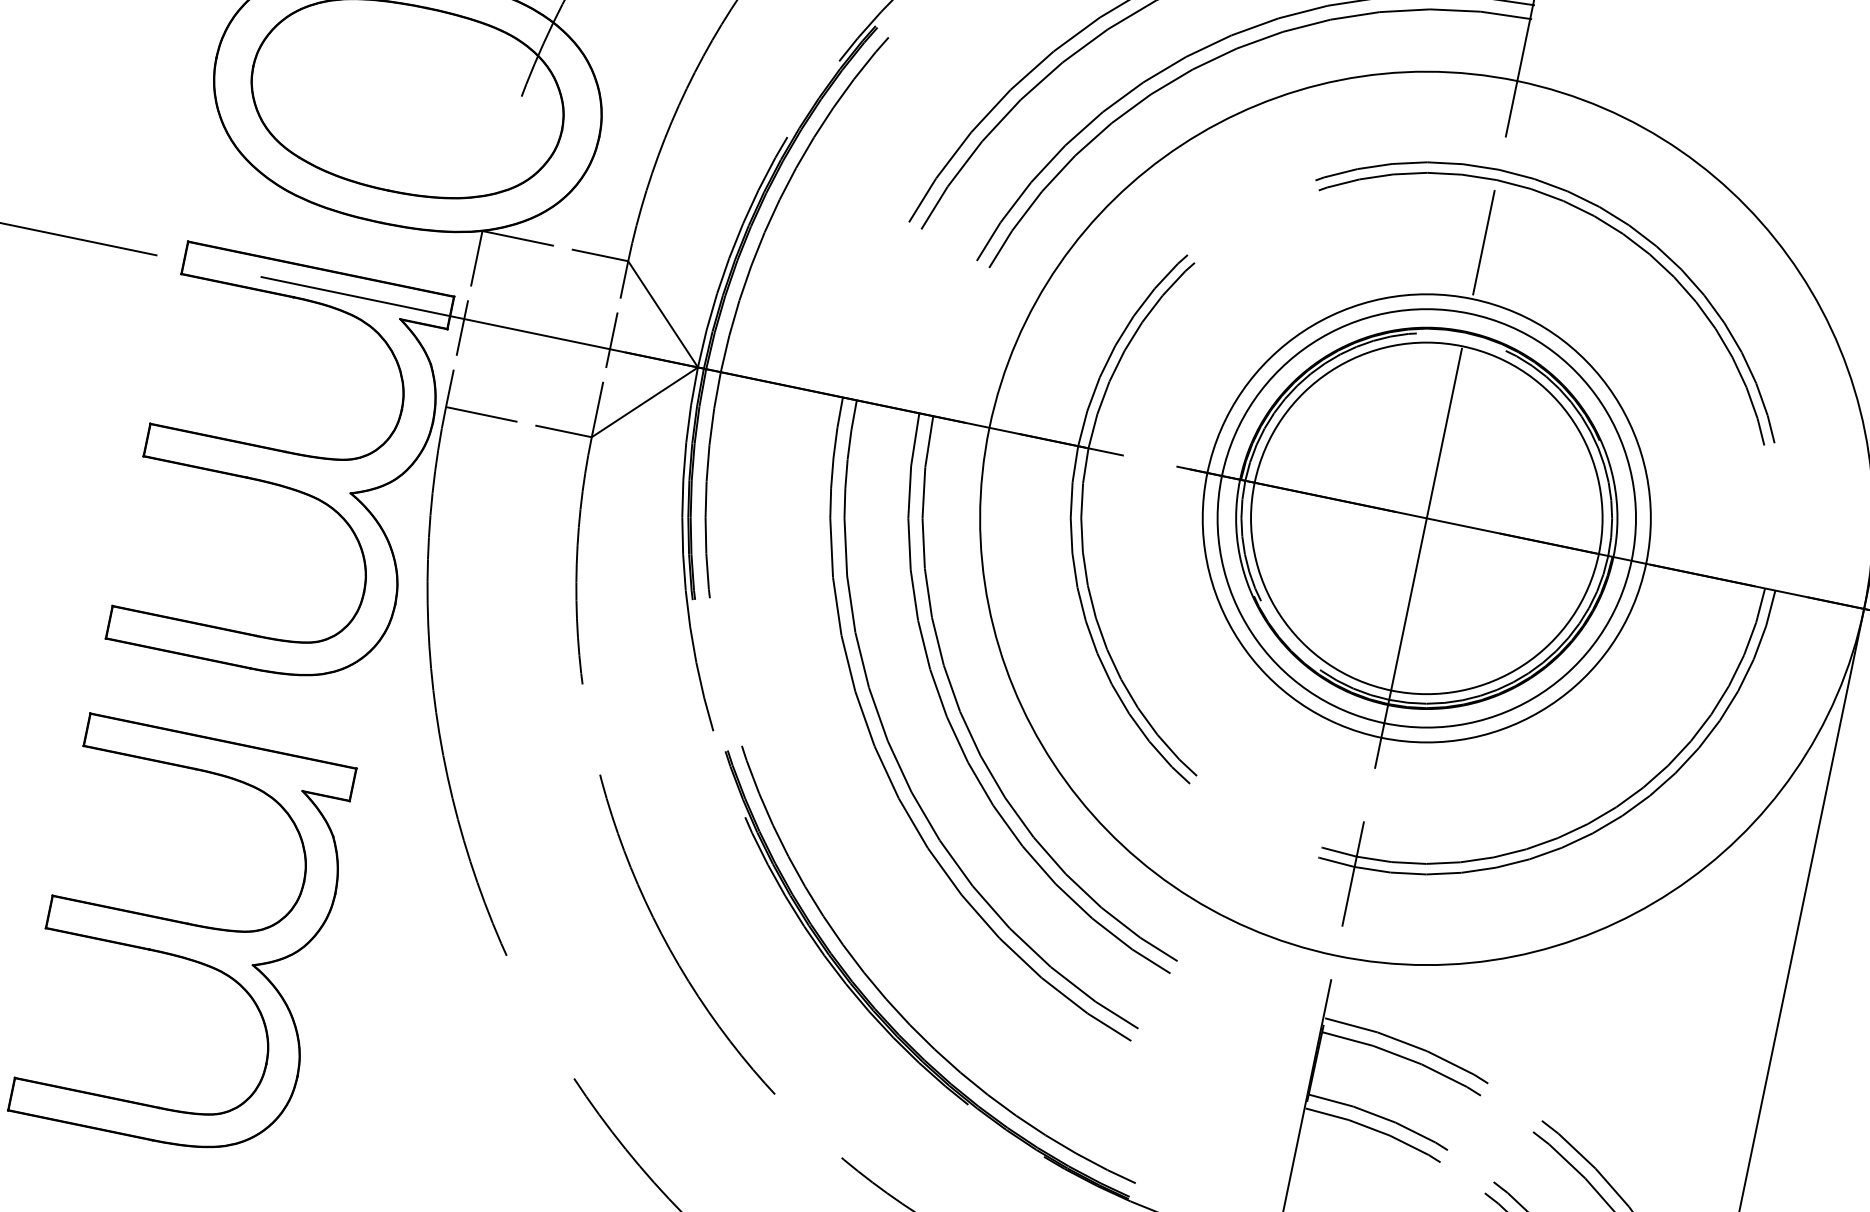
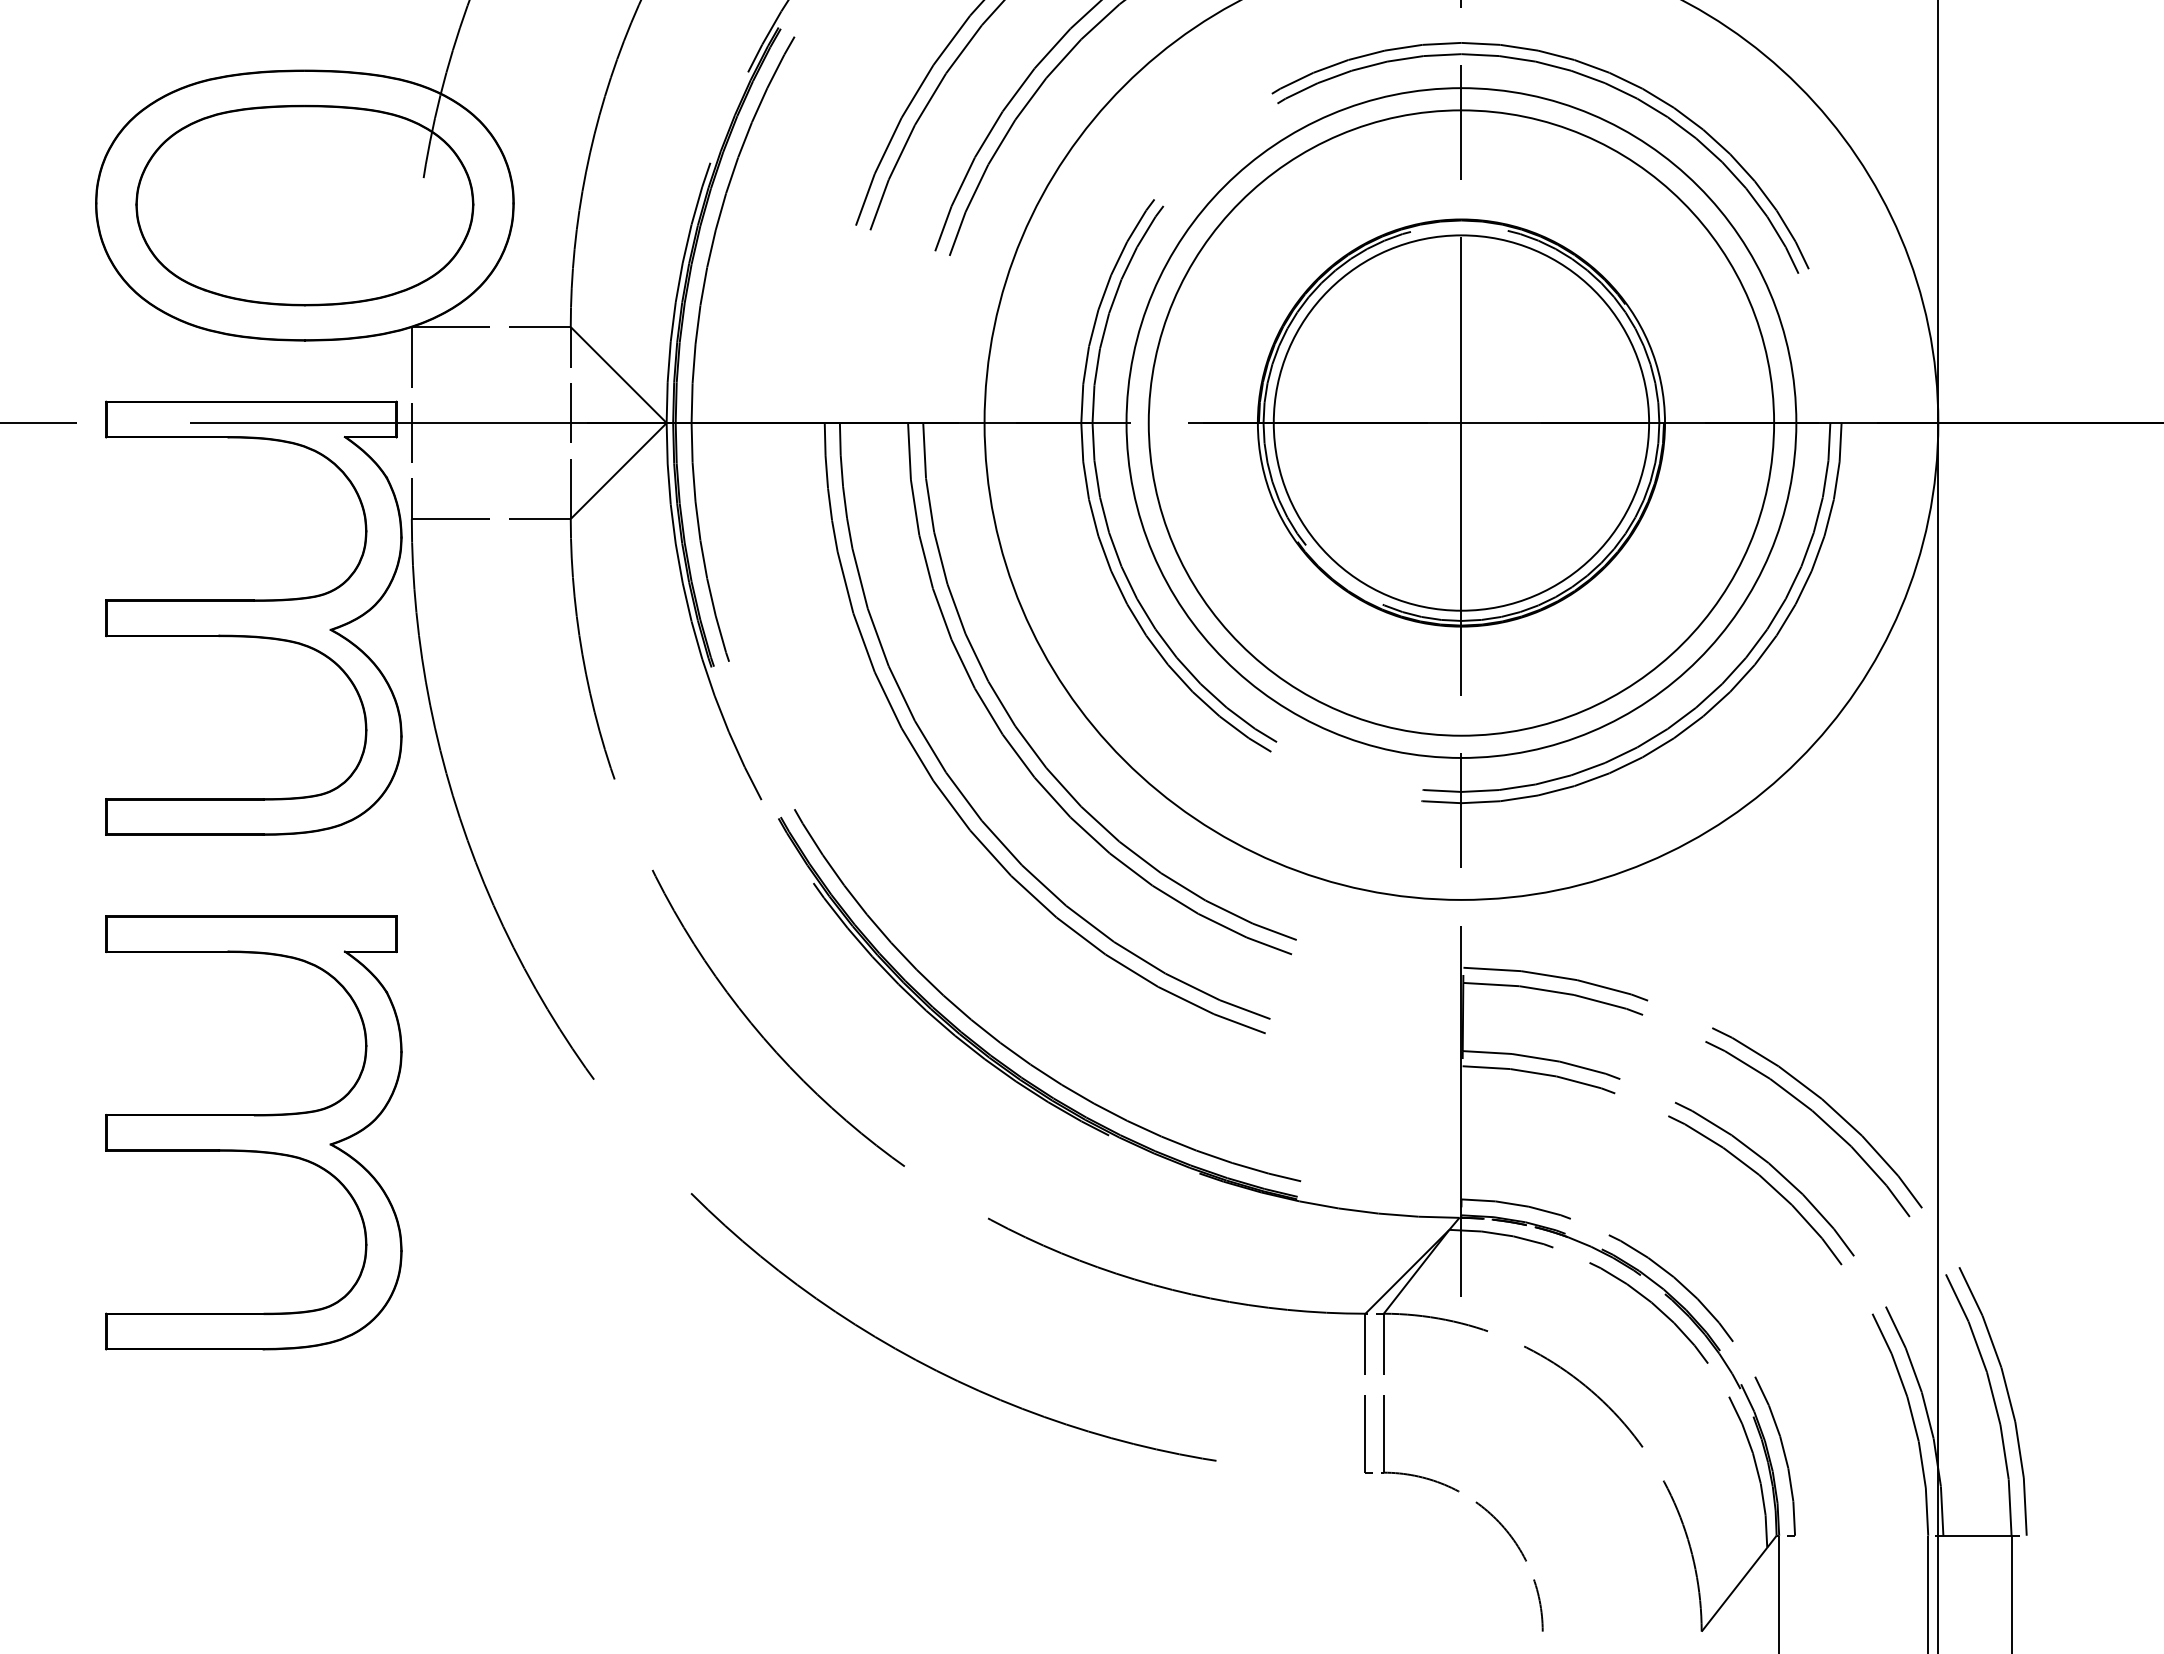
circle: (1426, 517) -> (1461, 422), size x1.4
circle: (1426, 517) -> (1461, 422), size x1.4

